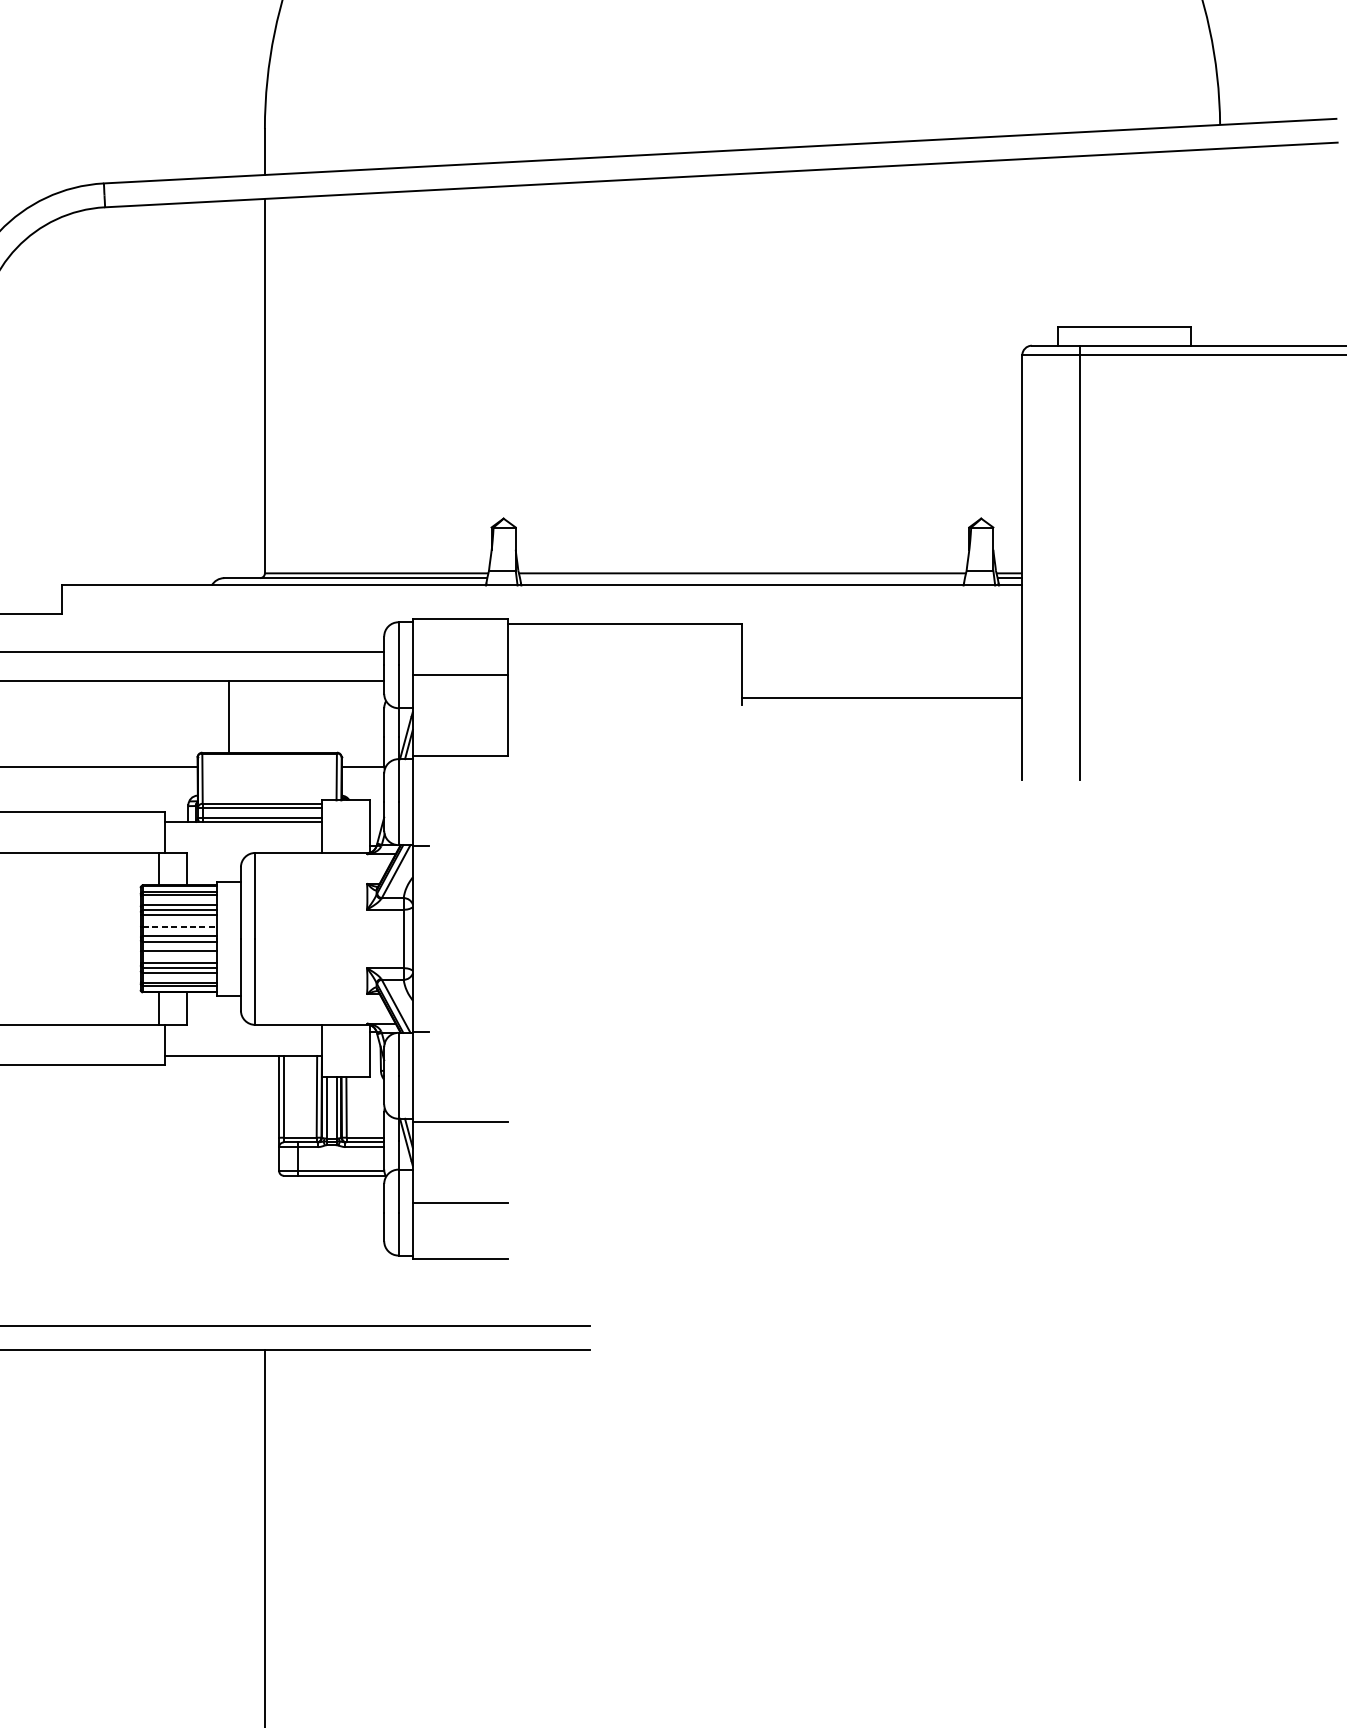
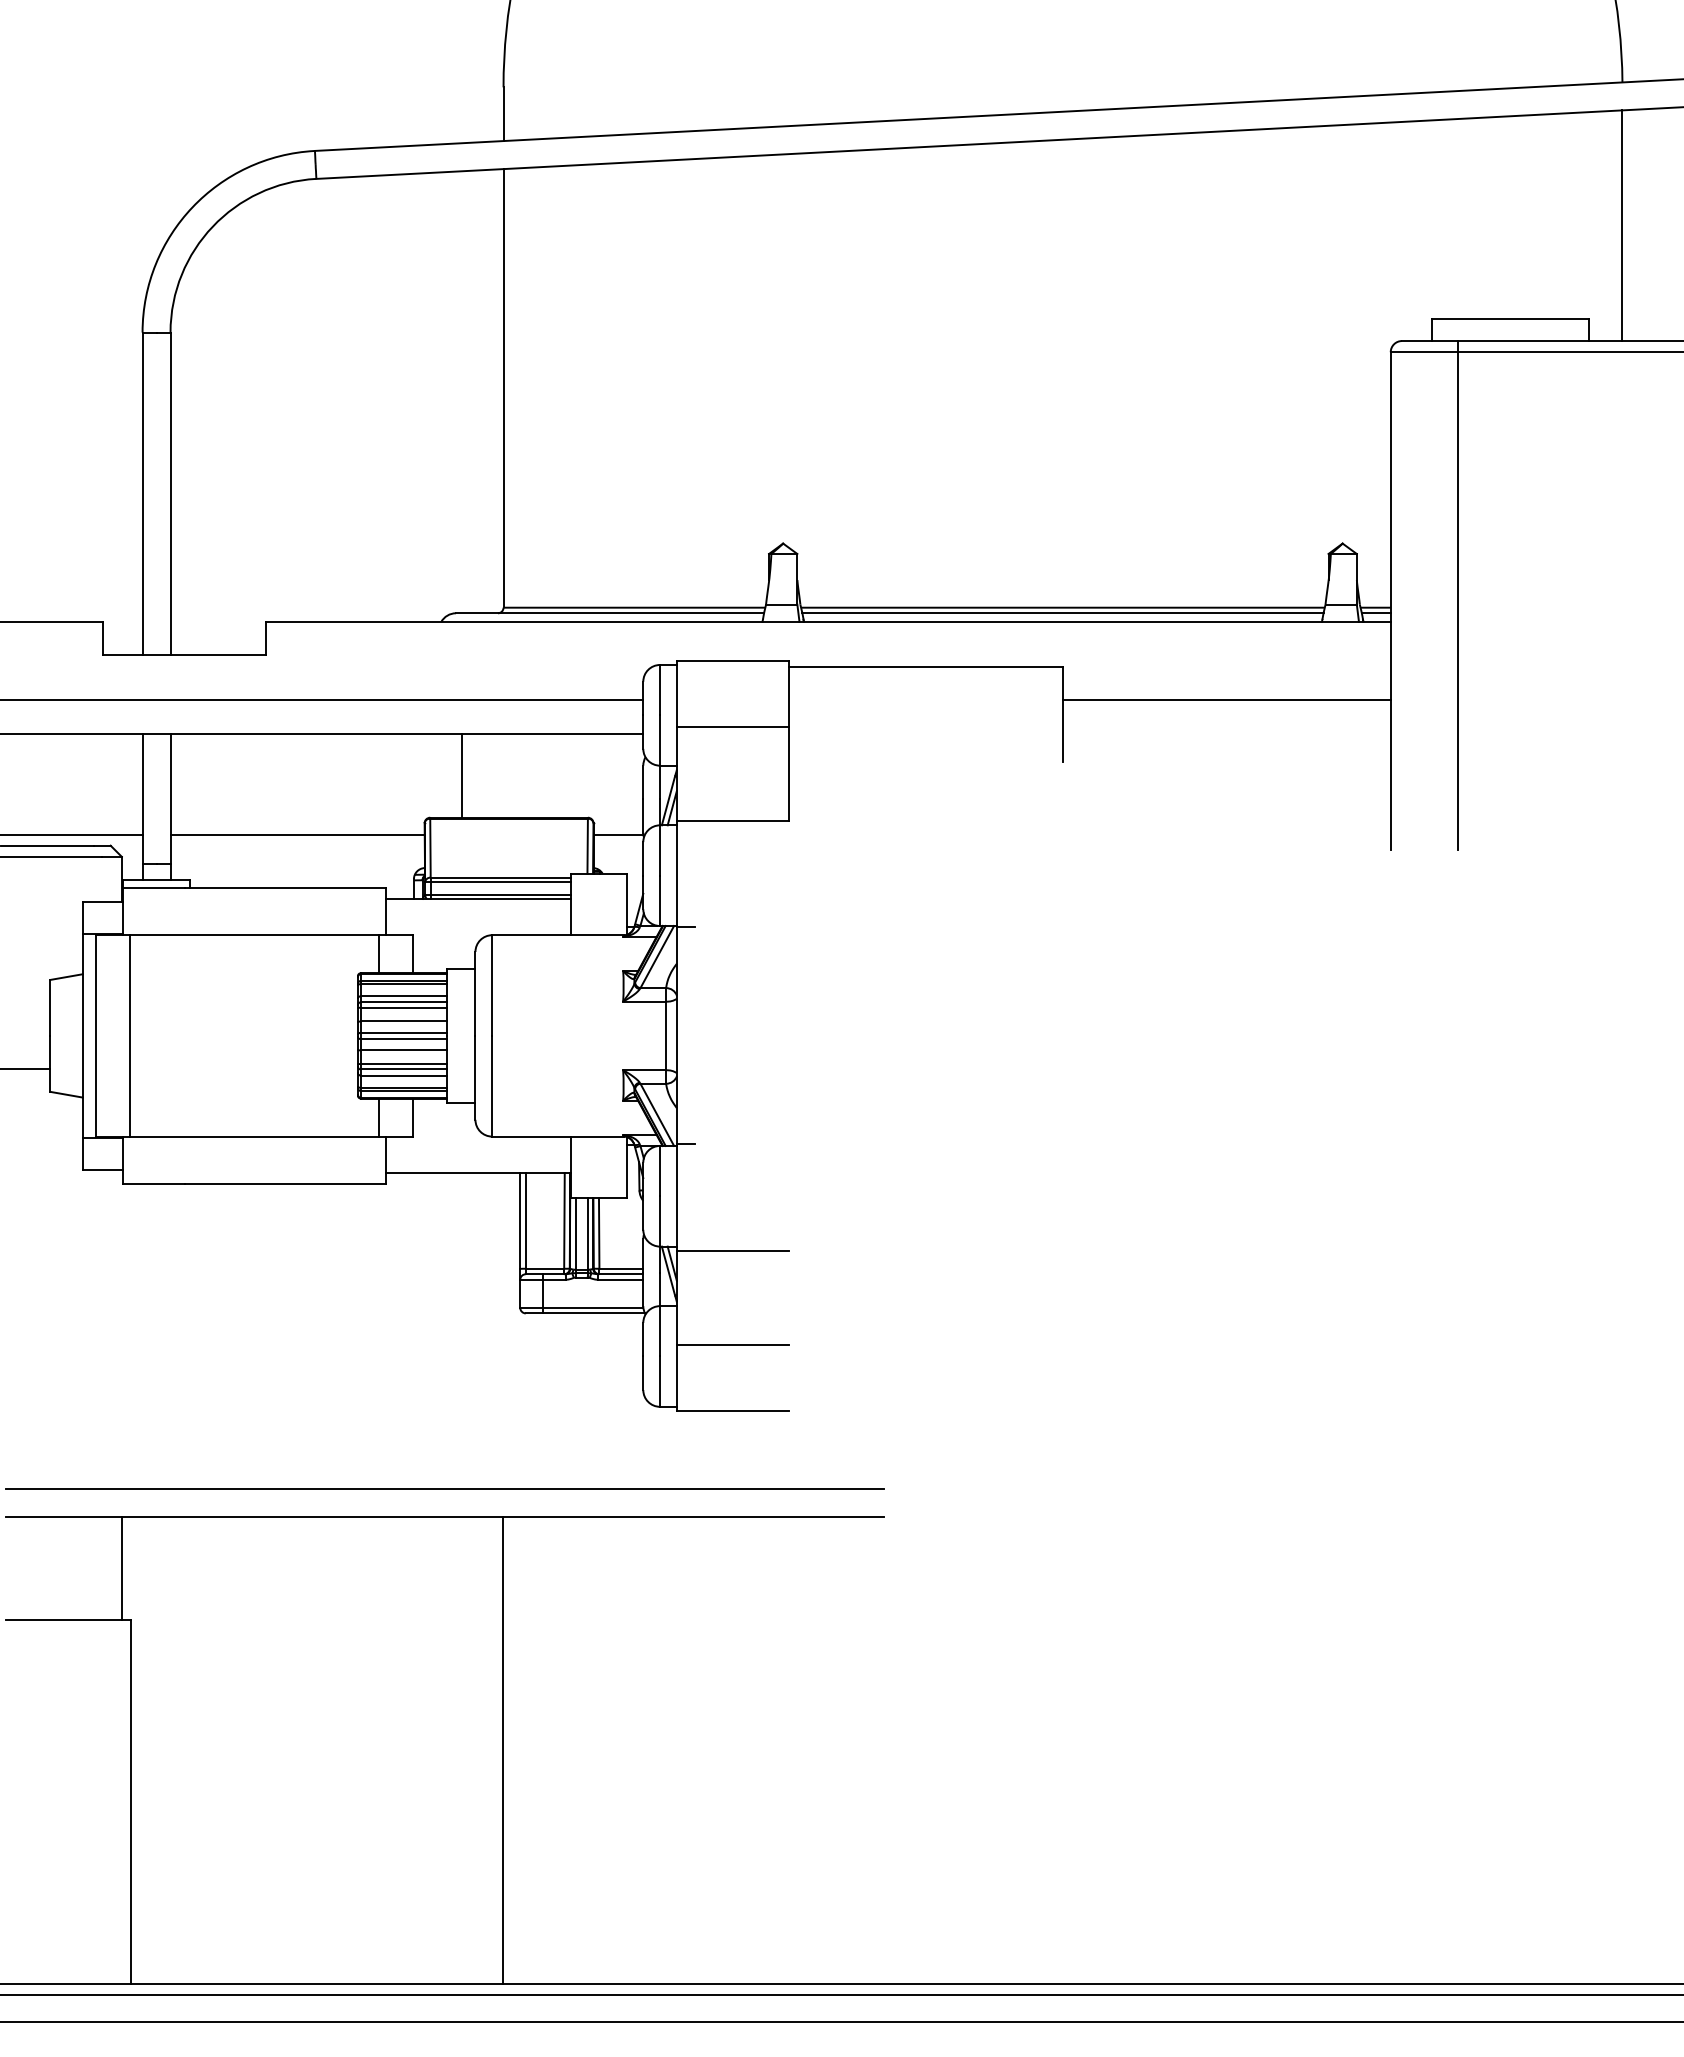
line: (1220, 247) -> (1622, 225), added
line: (742, 578) -> (1062, 613), added
line: (882, 697) -> (1226, 700), moved
line: (180, 926) -> (404, 1021), dashed -> solid

